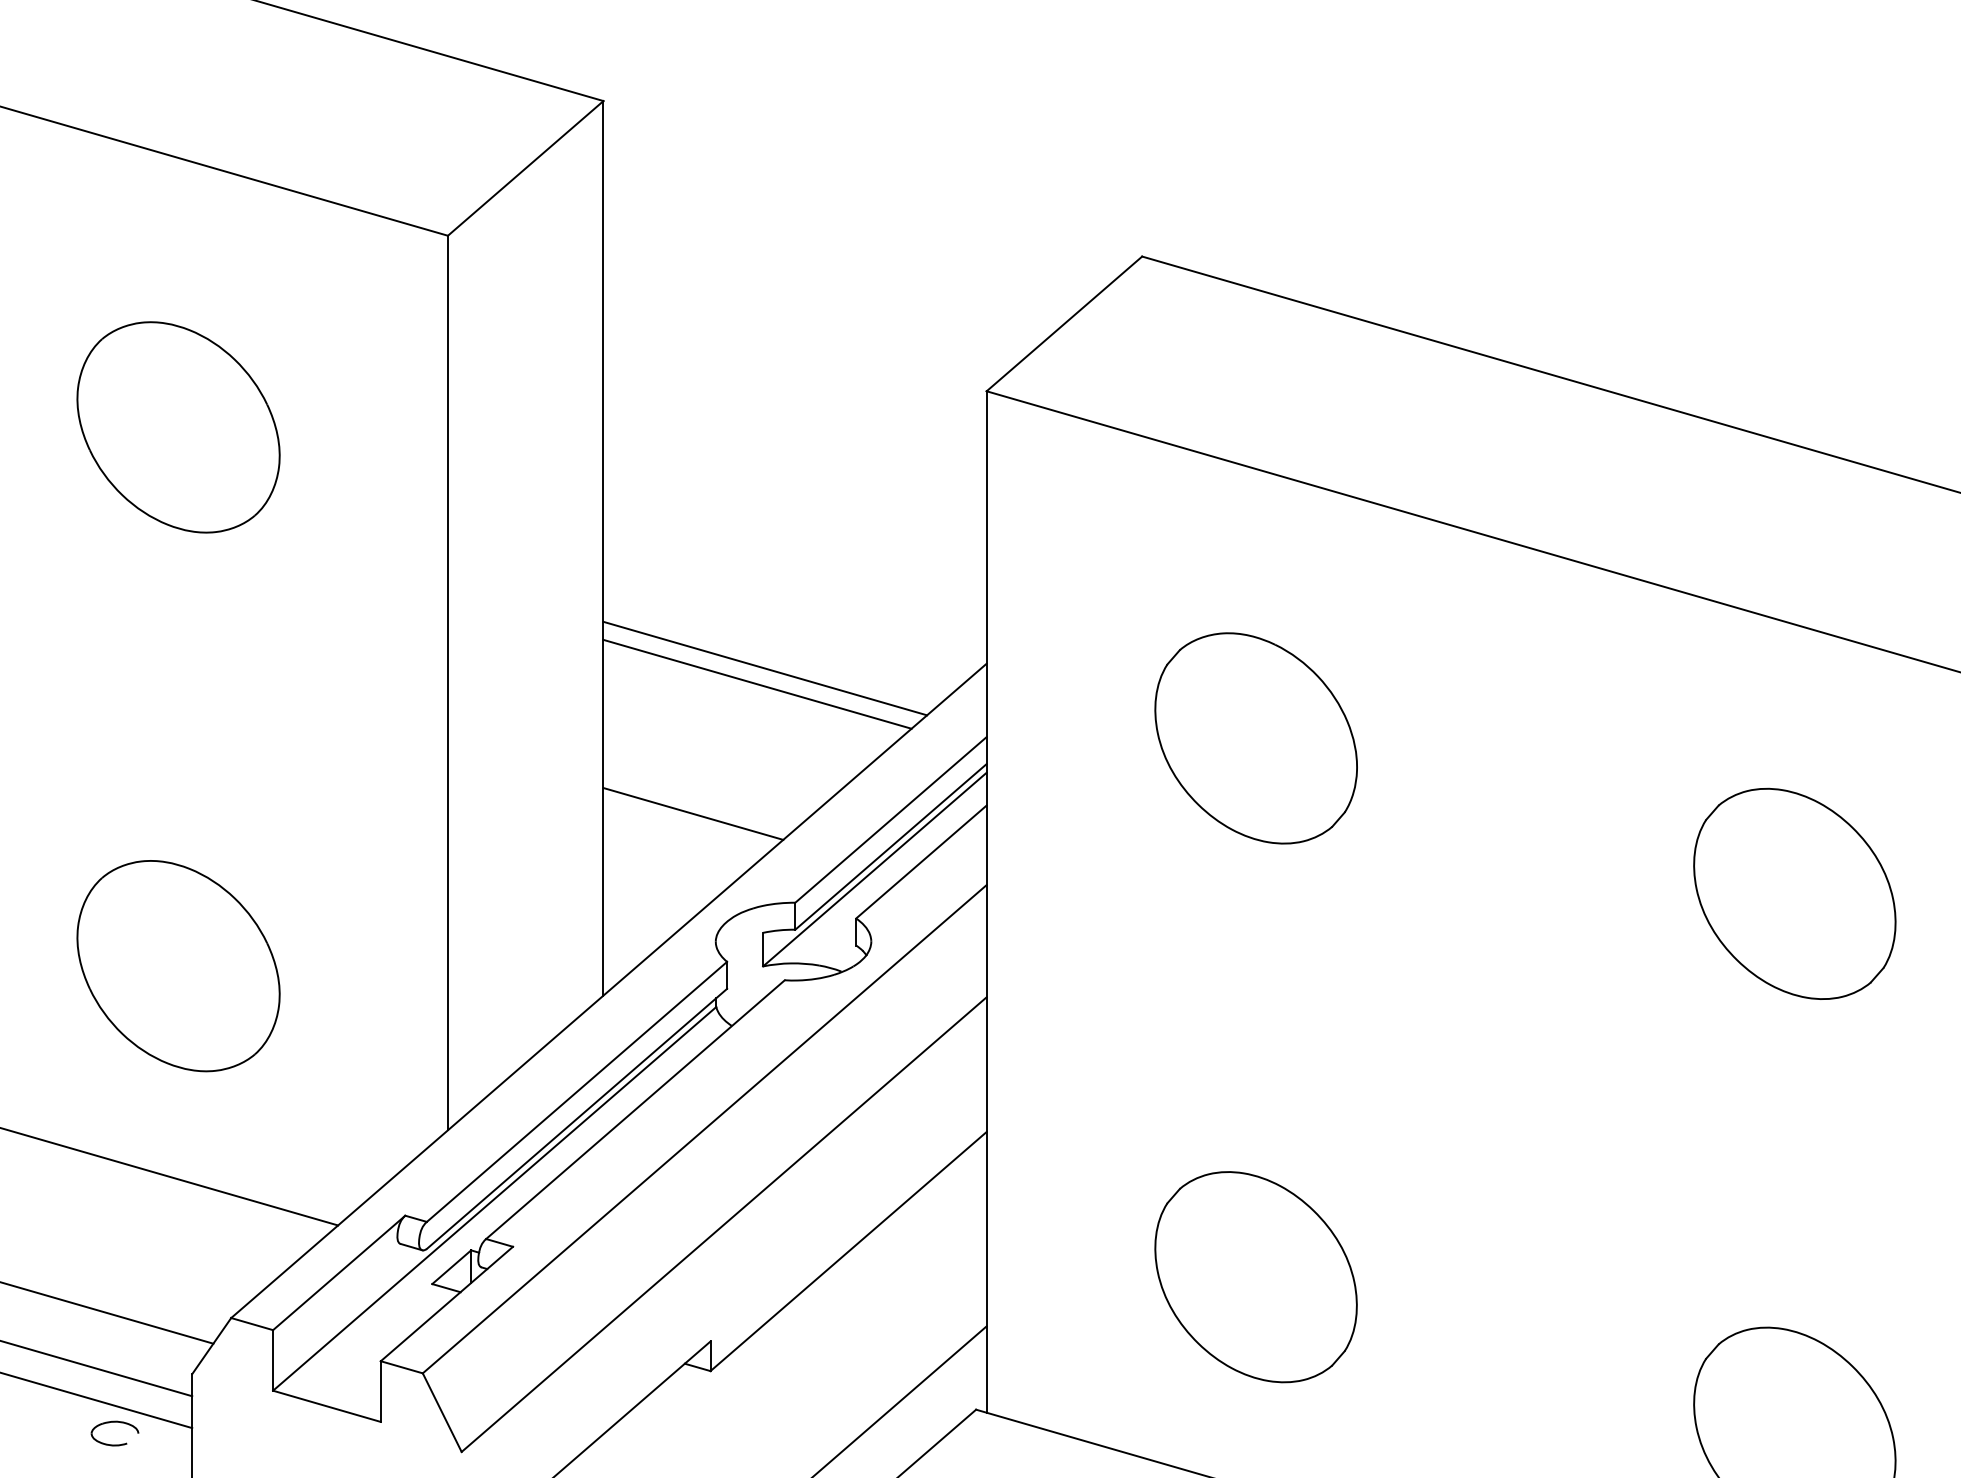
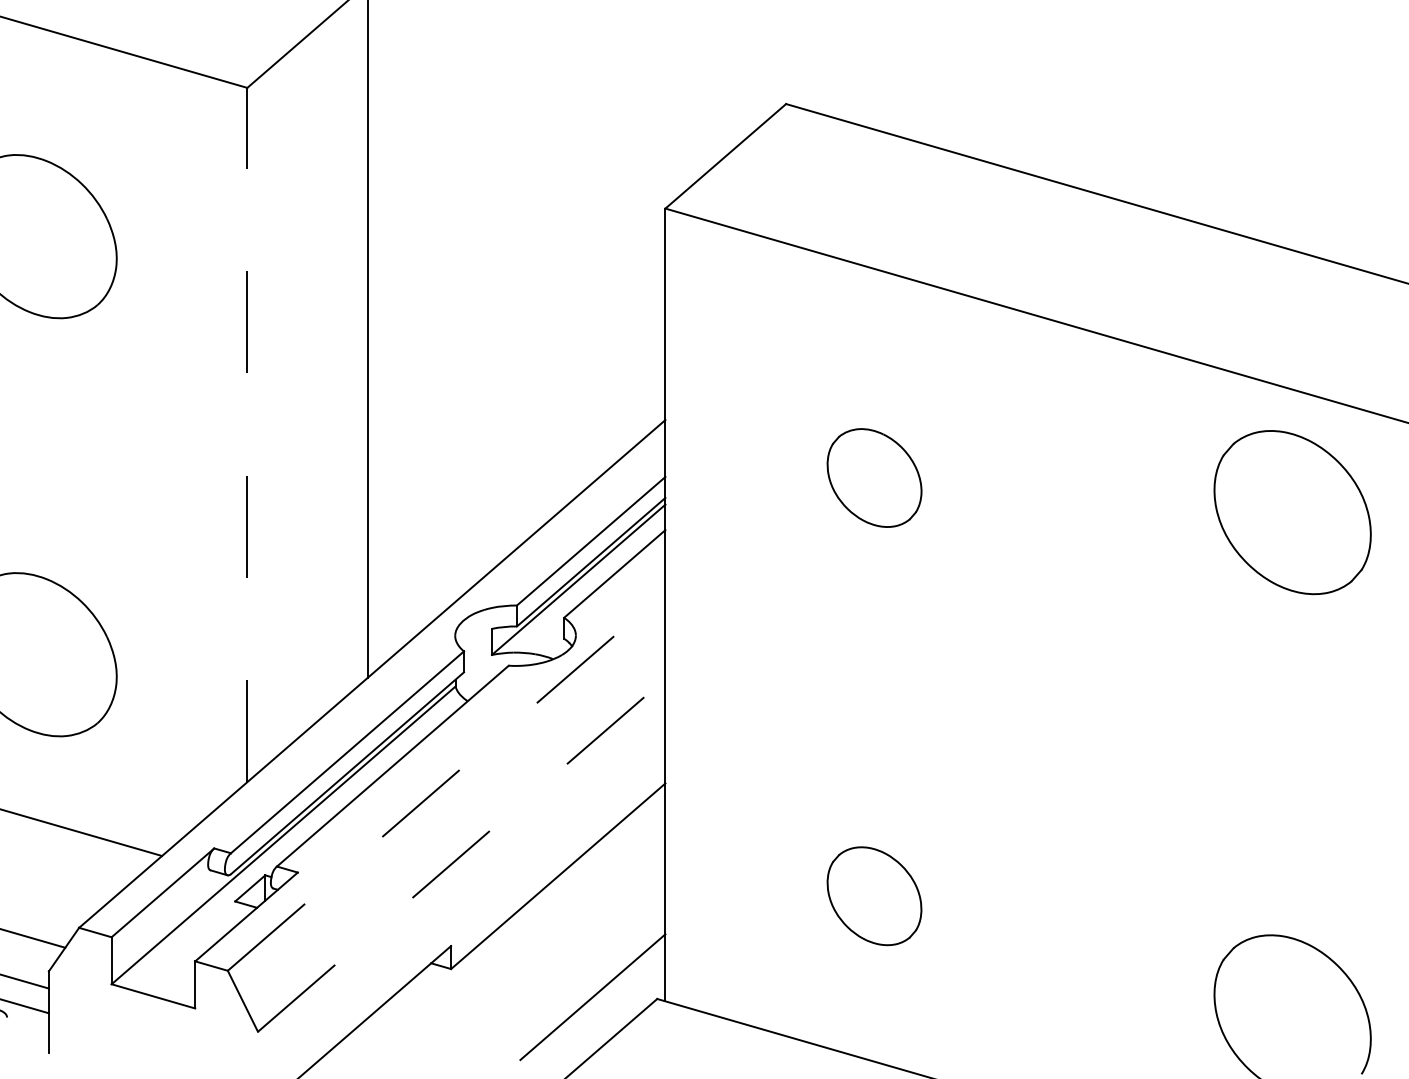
line: (765, 668) -> (493, 423), removed
line: (447, 682) -> (246, 434), solid -> dashed
line: (757, 683) -> (487, 435), removed
part: (1255, 738) -> (874, 478), size x0.6
line: (693, 813) -> (437, 536), removed
part: (1794, 893) -> (1292, 512), moved
line: (704, 1129) -> (446, 781), solid -> dashed
line: (724, 1224) -> (461, 855), solid -> dashed
part: (1255, 1277) -> (874, 896), size x0.6

